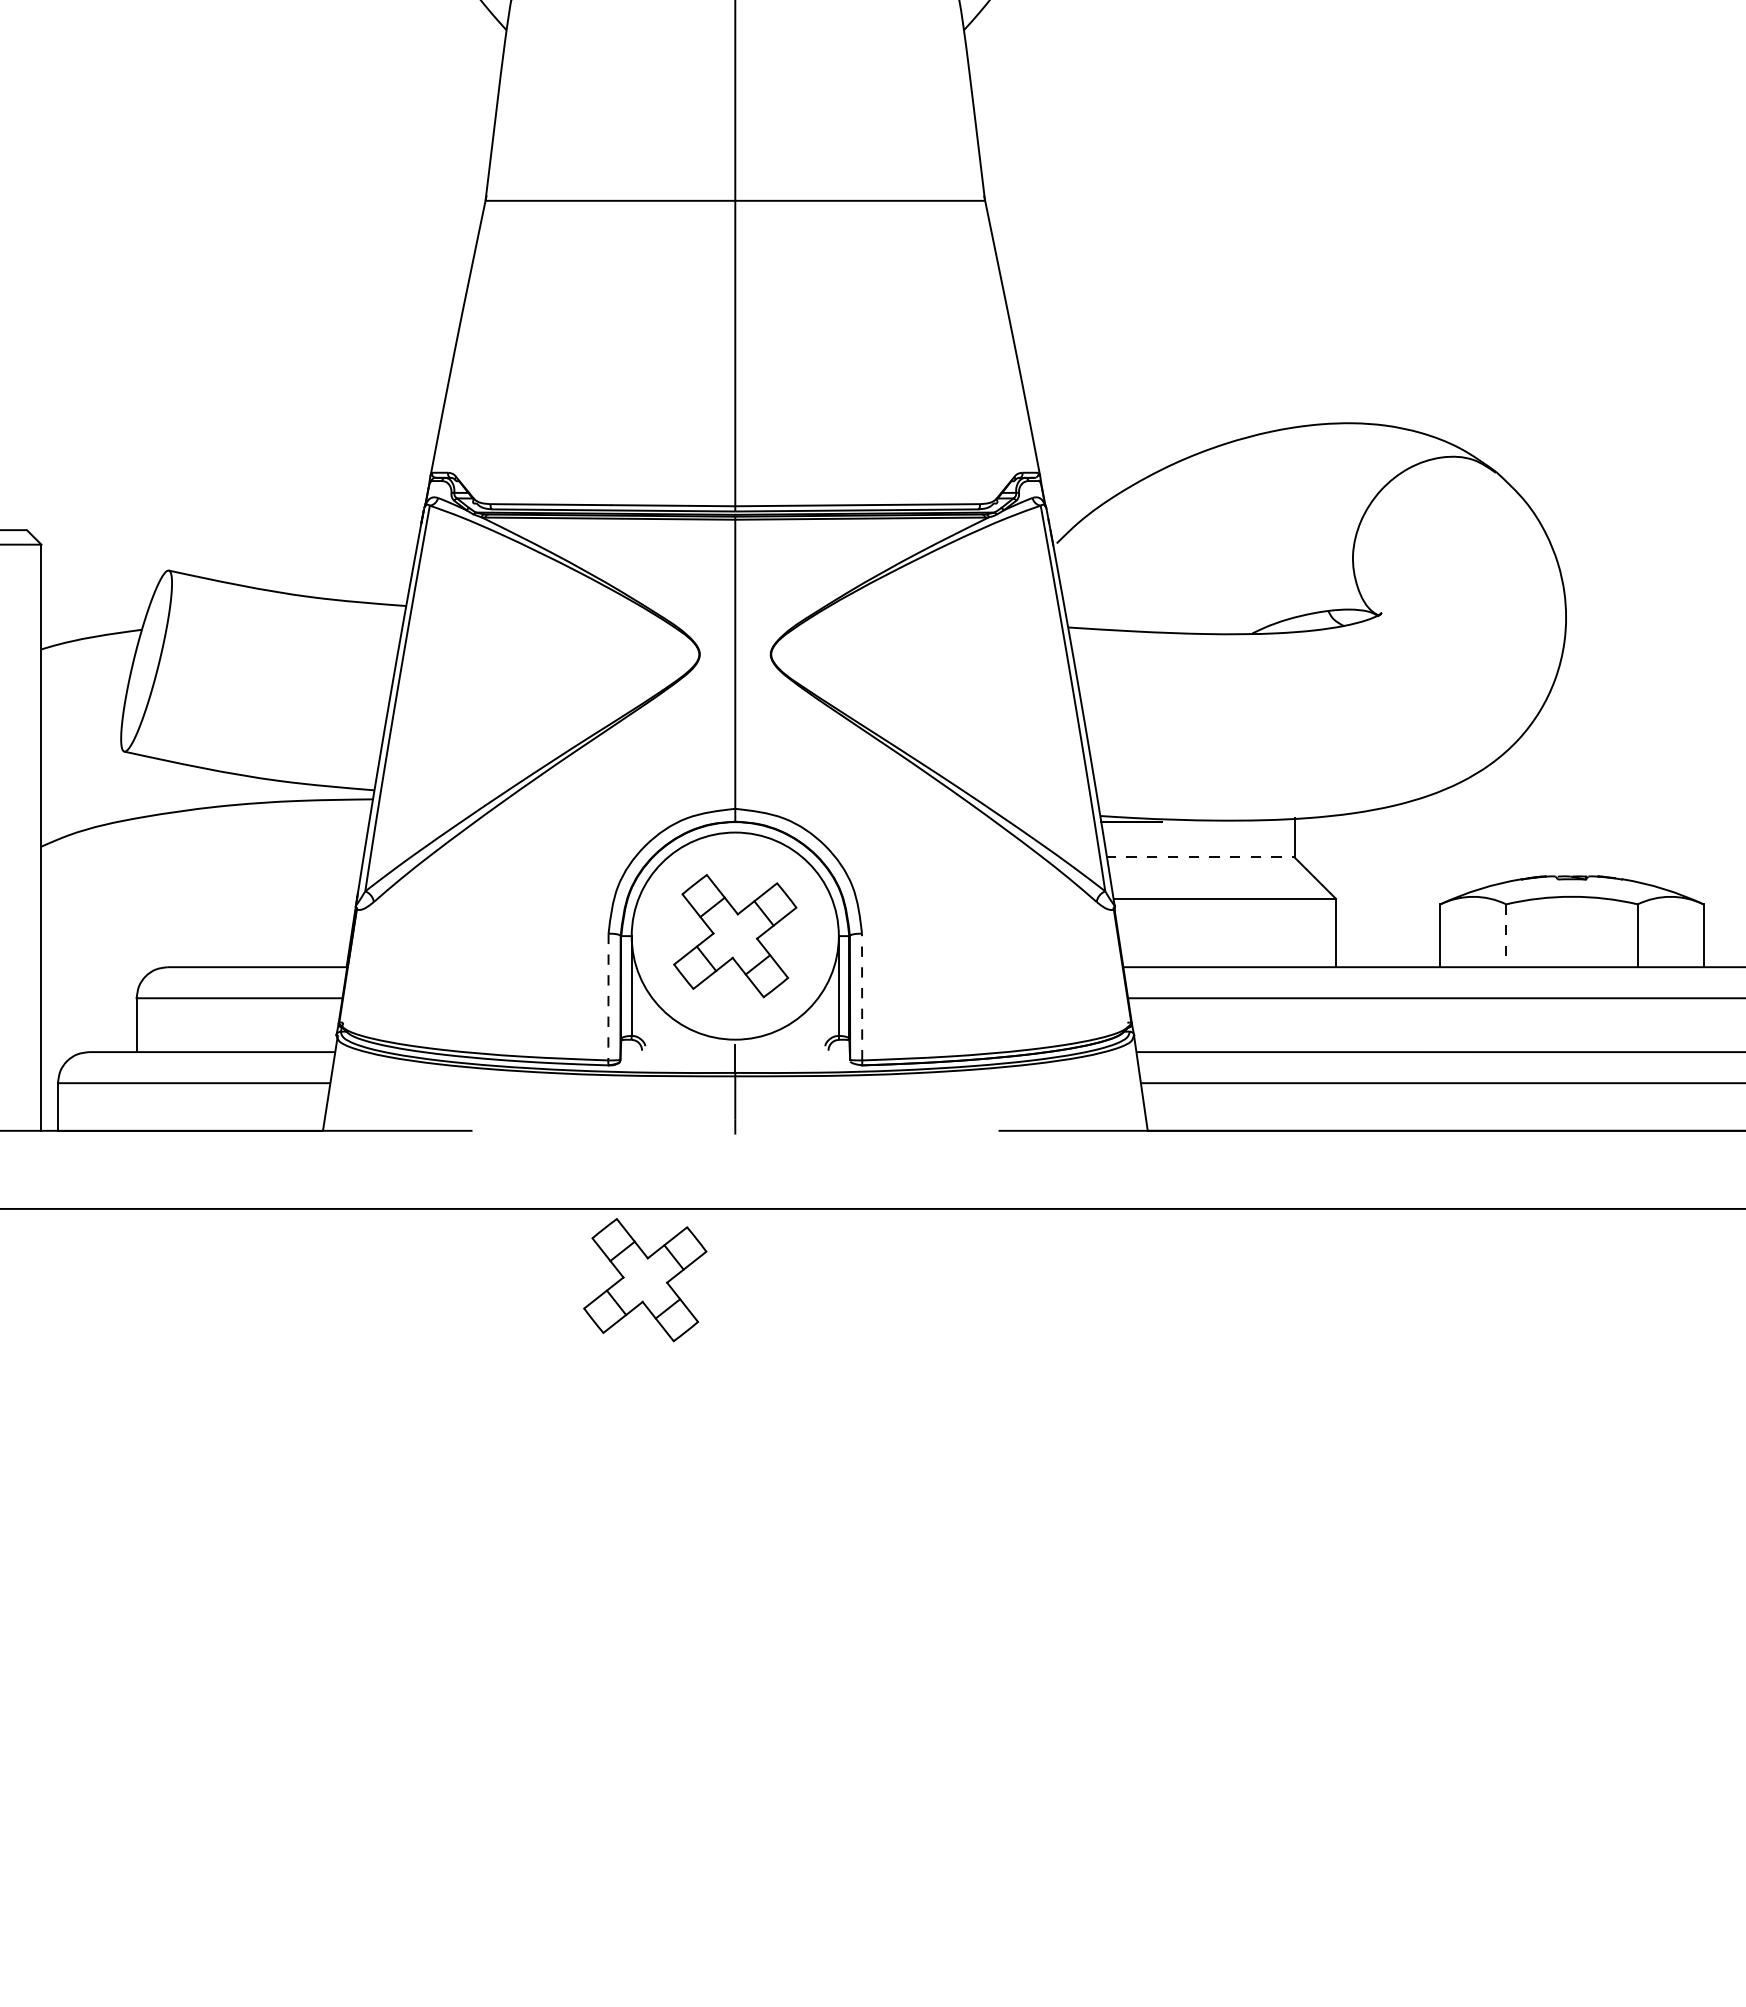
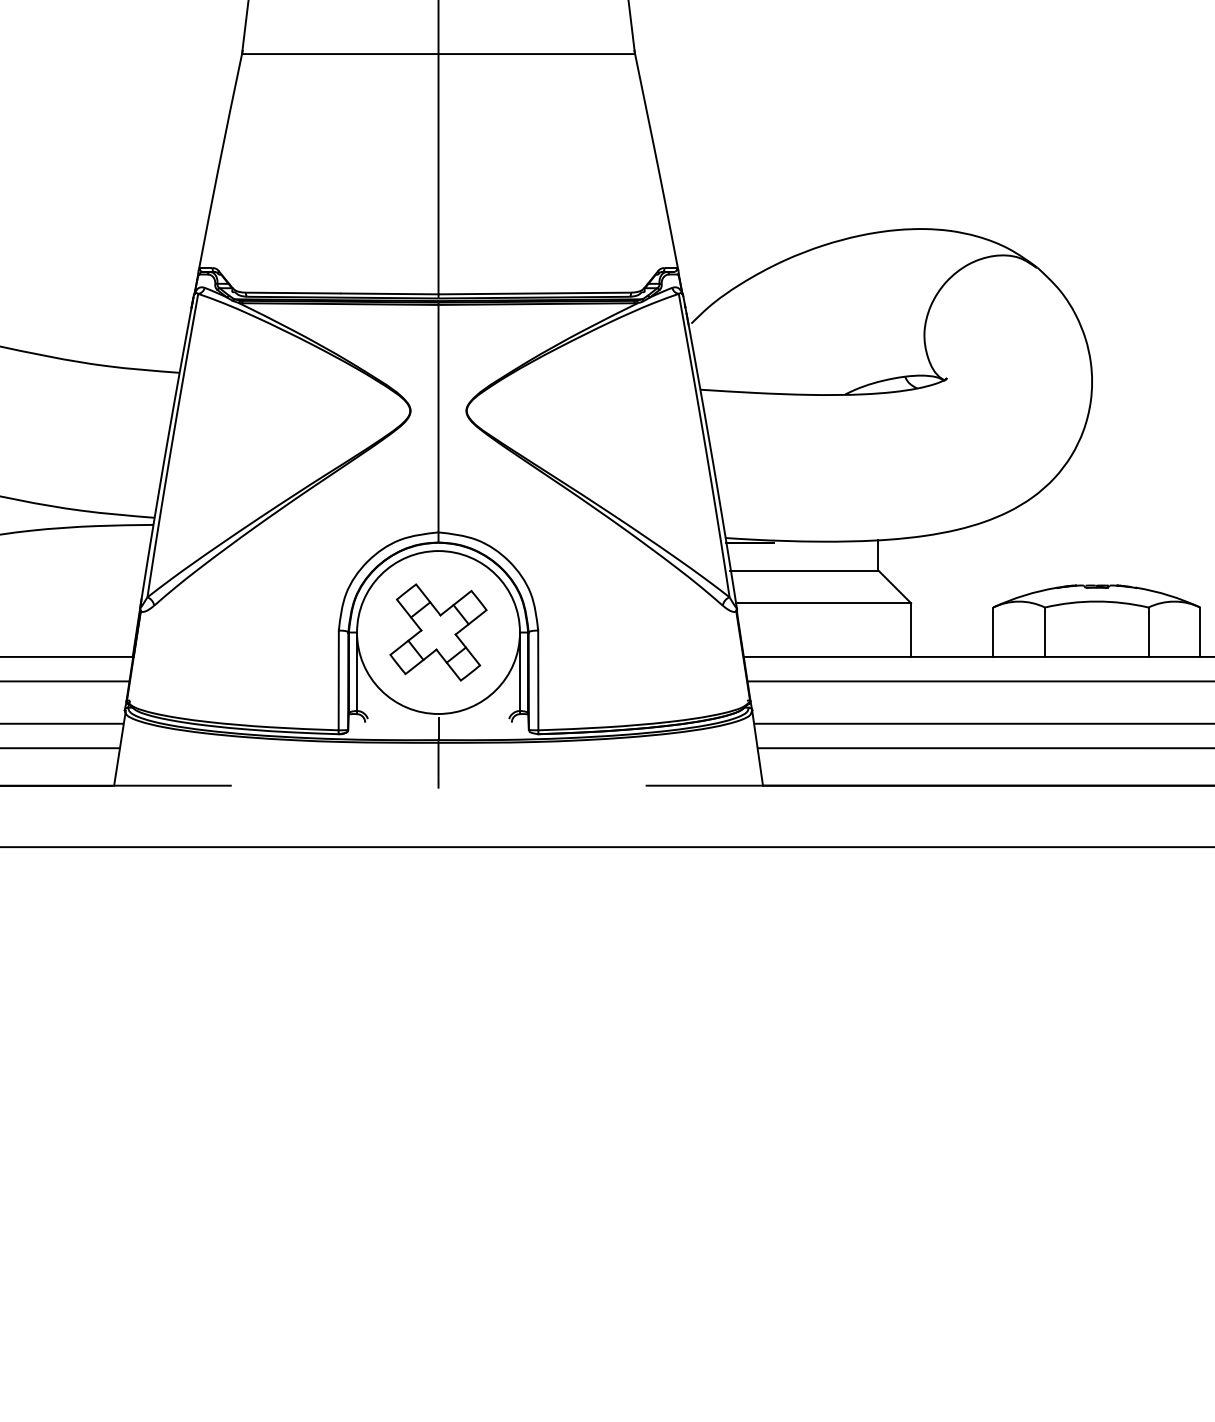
line: (1200, 857) -> (804, 570), dashed -> solid
line: (1506, 936) -> (1045, 632), dashed -> solid
line: (862, 996) -> (538, 680), dashed -> solid
line: (608, 997) -> (338, 680), dashed -> solid
part: (645, 1280) -> (367, 903), removed

